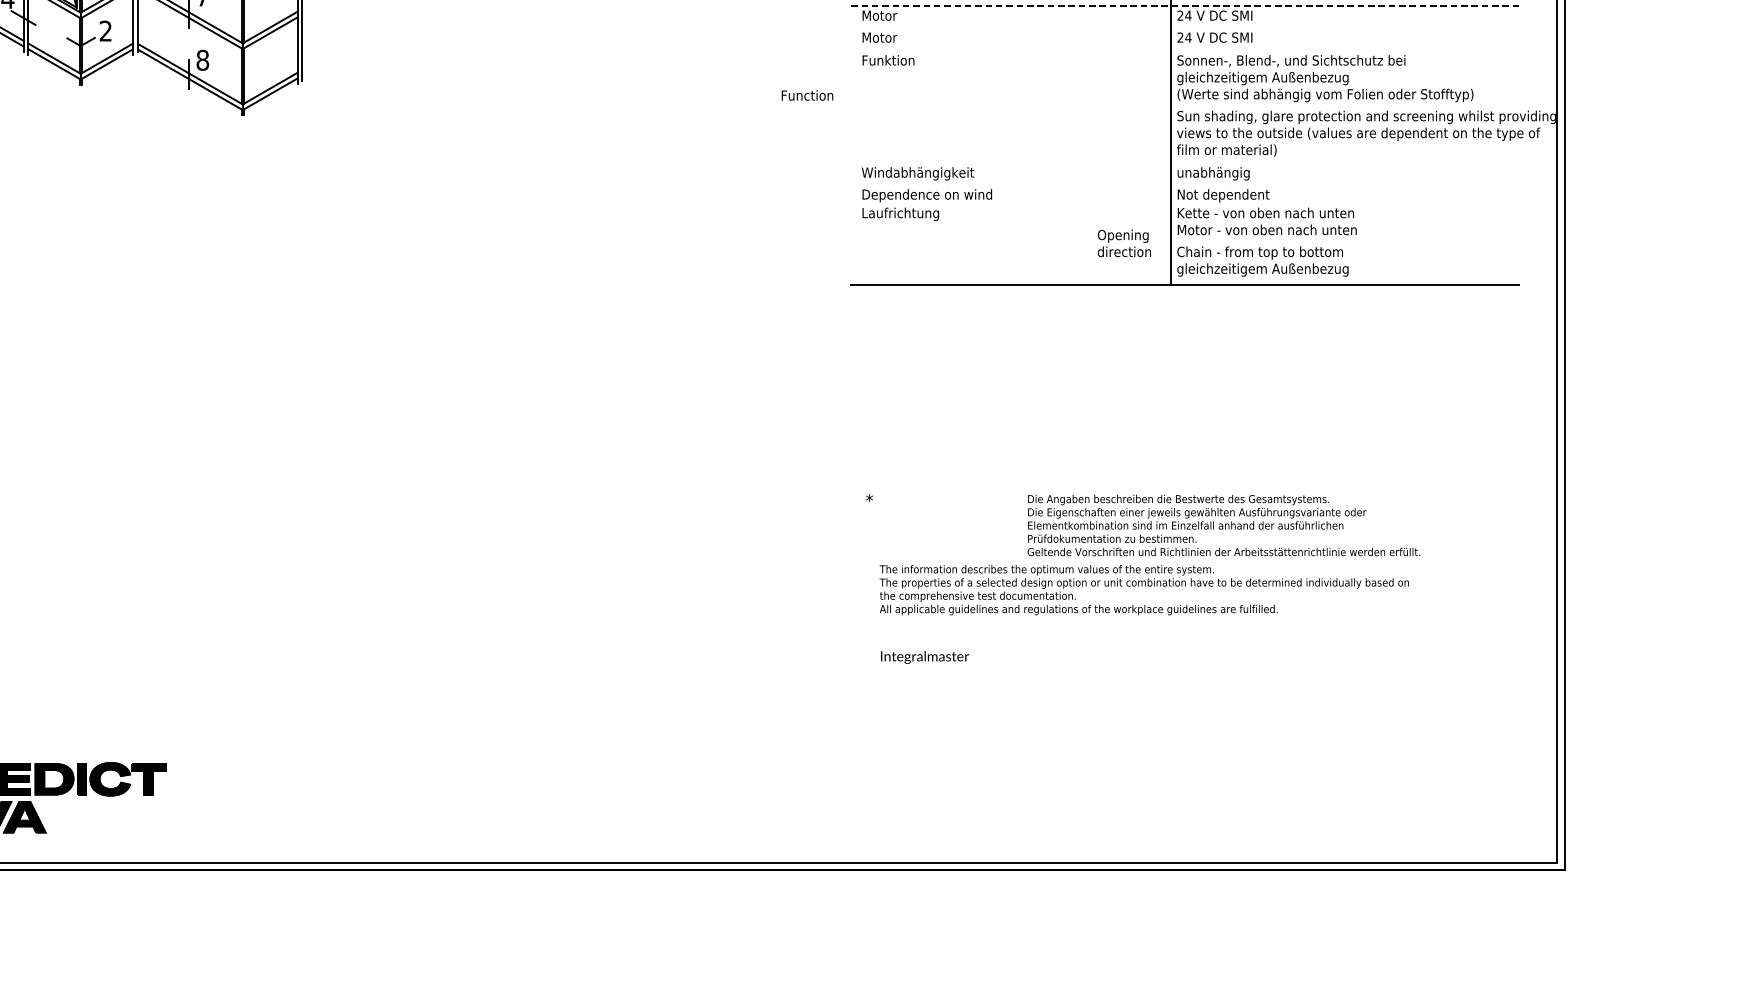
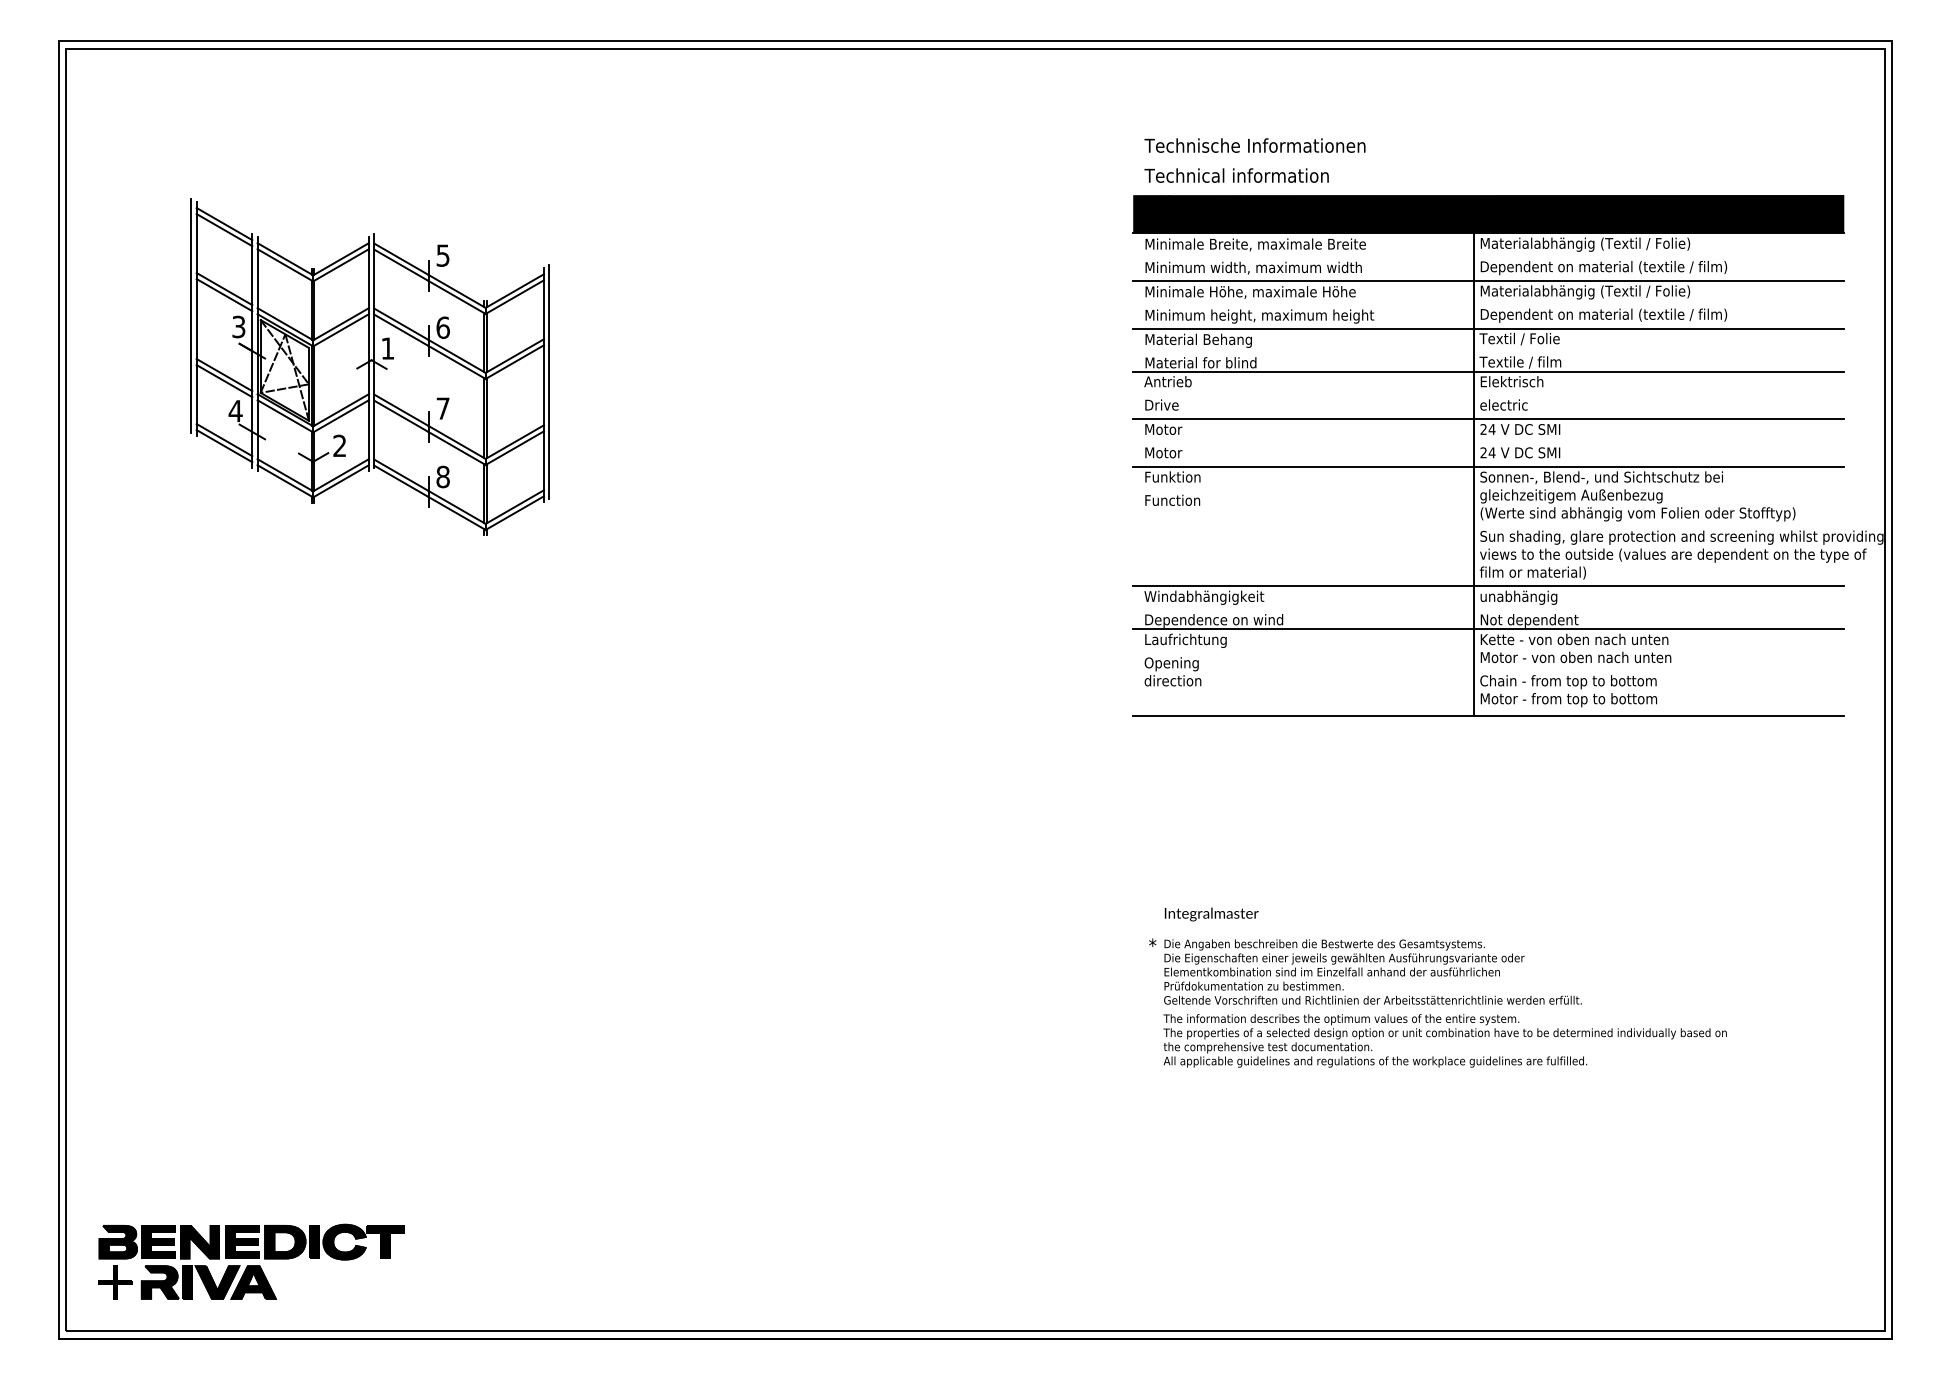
line: (1185, 6) -> (1488, 419), dashed -> solid
line: (1185, 51) -> (1488, 467), added
text: (807, 94) -> (1172, 499), moved
line: (1185, 163) -> (1488, 586), added
line: (1185, 203) -> (1488, 629), added
text: (1123, 243) -> (1172, 671), moved
text: (1263, 270) -> (1571, 700), gleichzeitigem Außenbezug -> Motor - from top to bottom
text: (1223, 524) -> (1372, 971), moved
text: (924, 657) -> (1211, 914), moved

